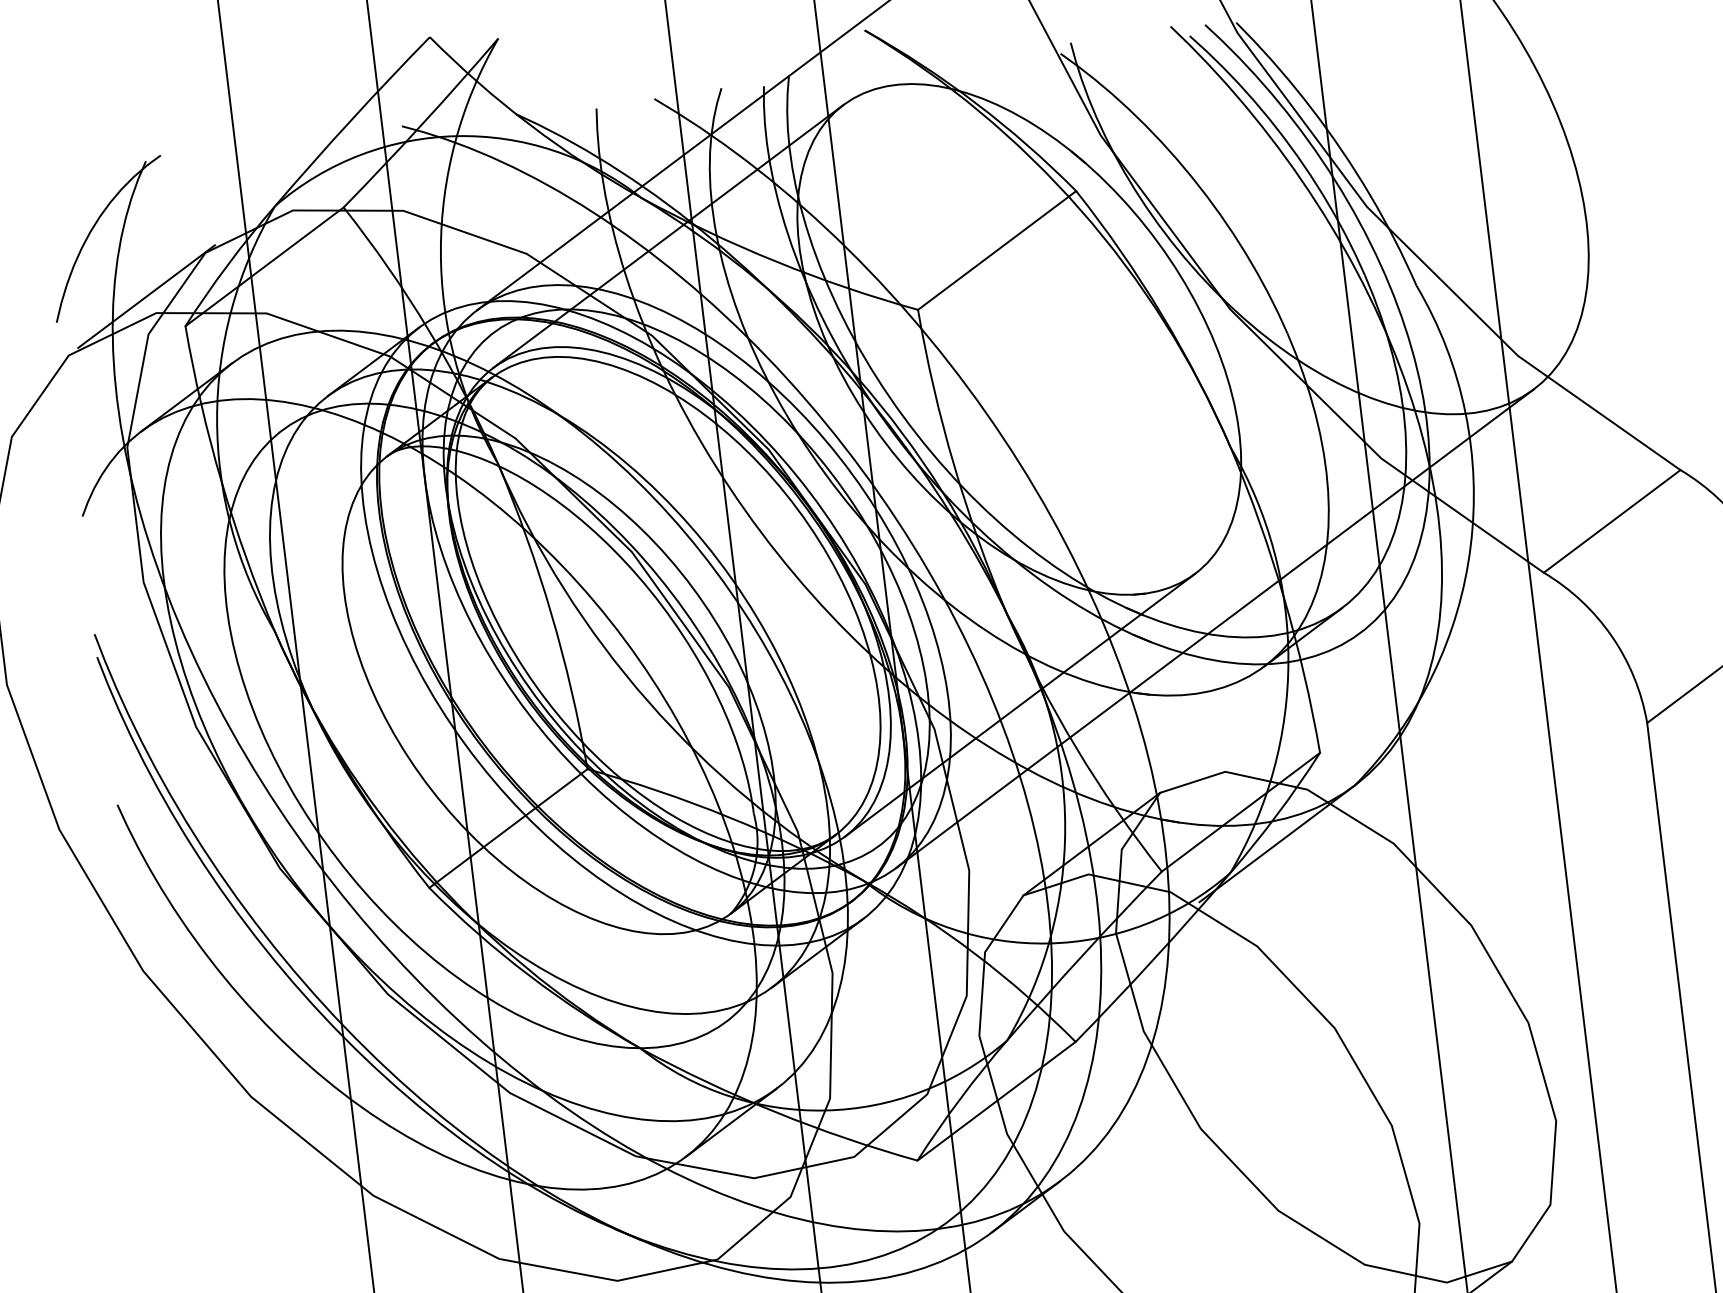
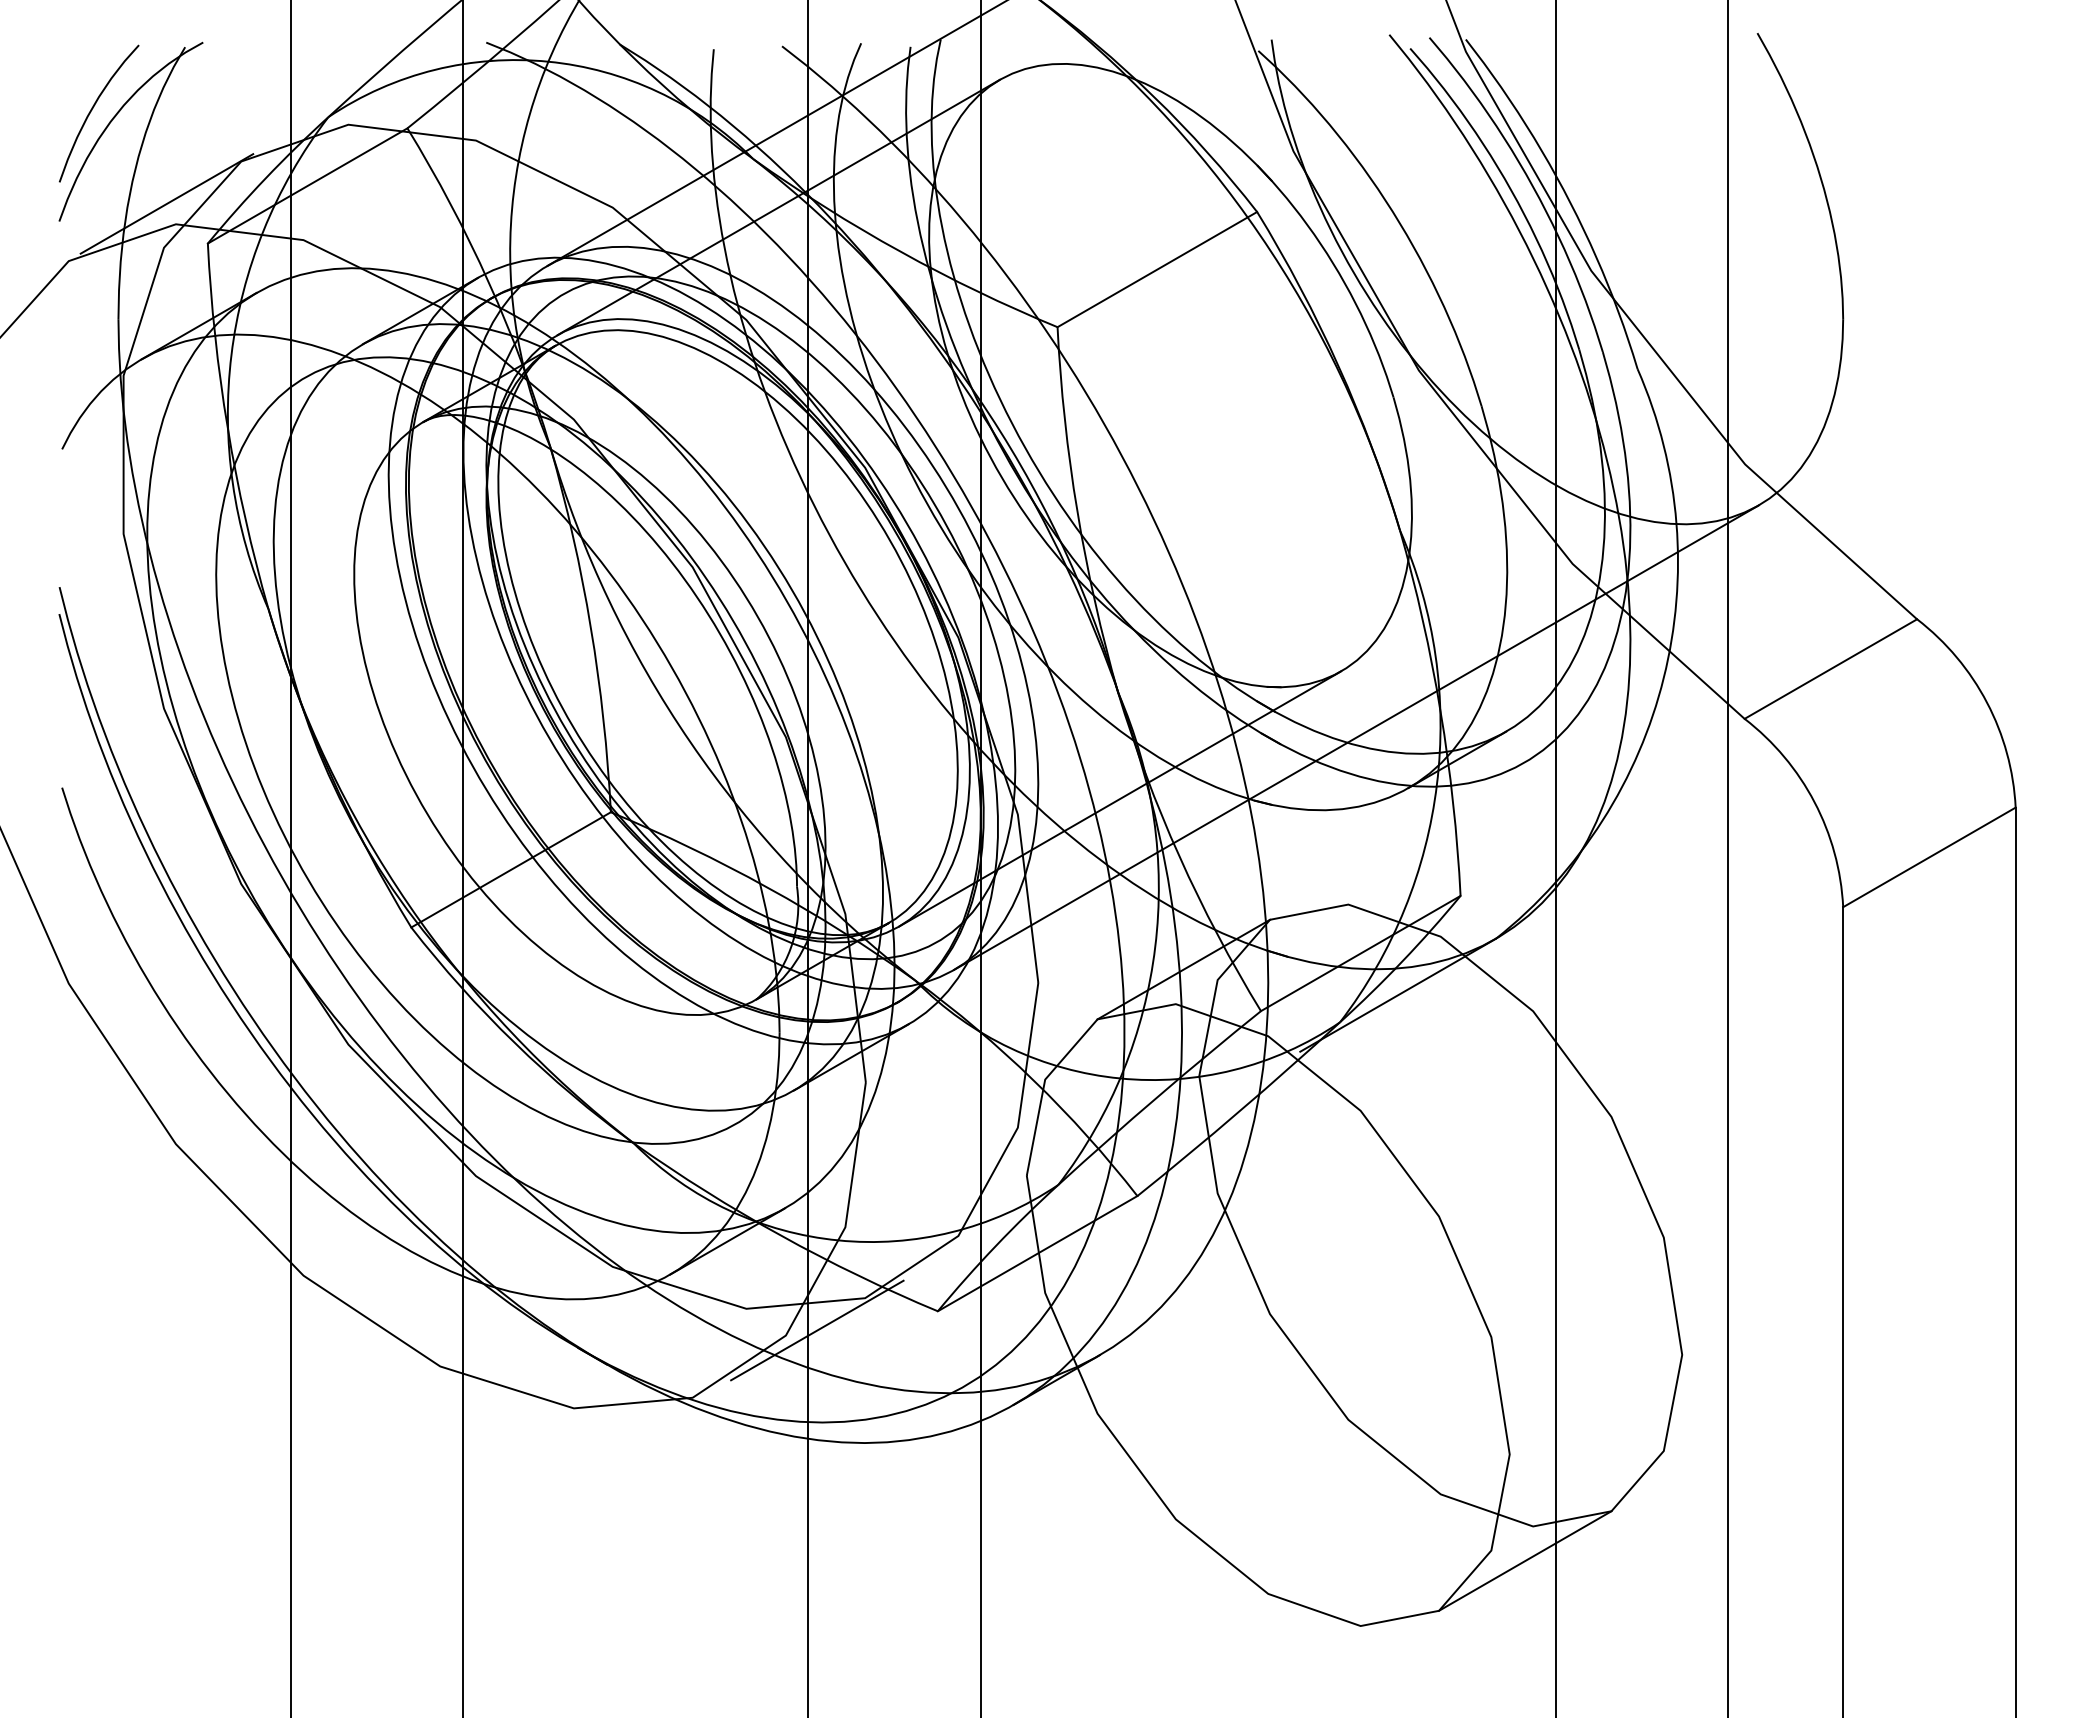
curve: (73, 224) -> (92, 110), added
line: (816, 1189) -> (817, 1330), added

